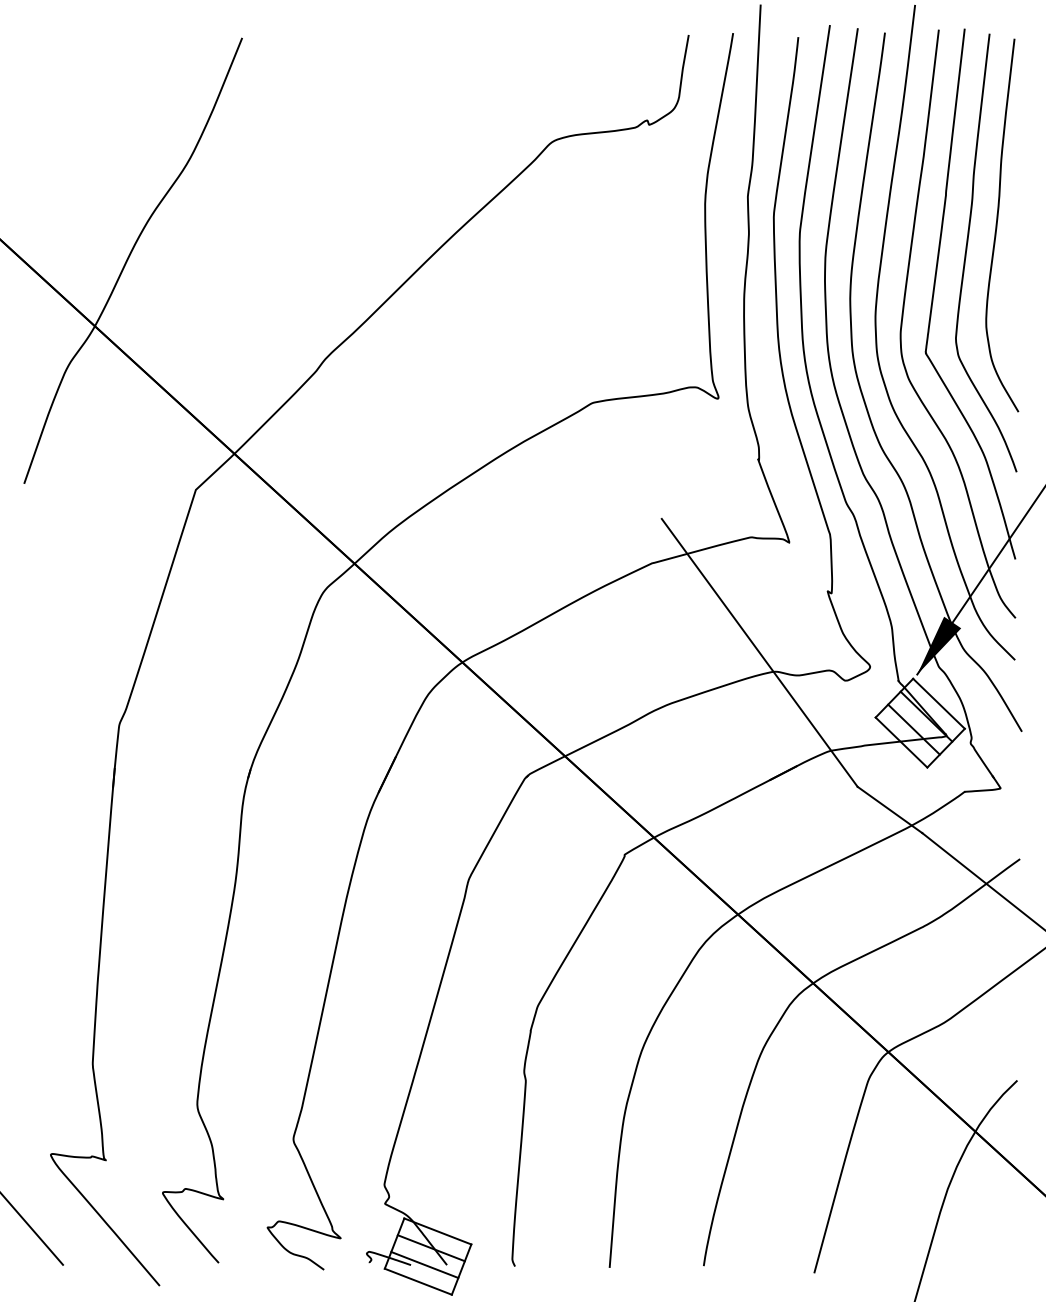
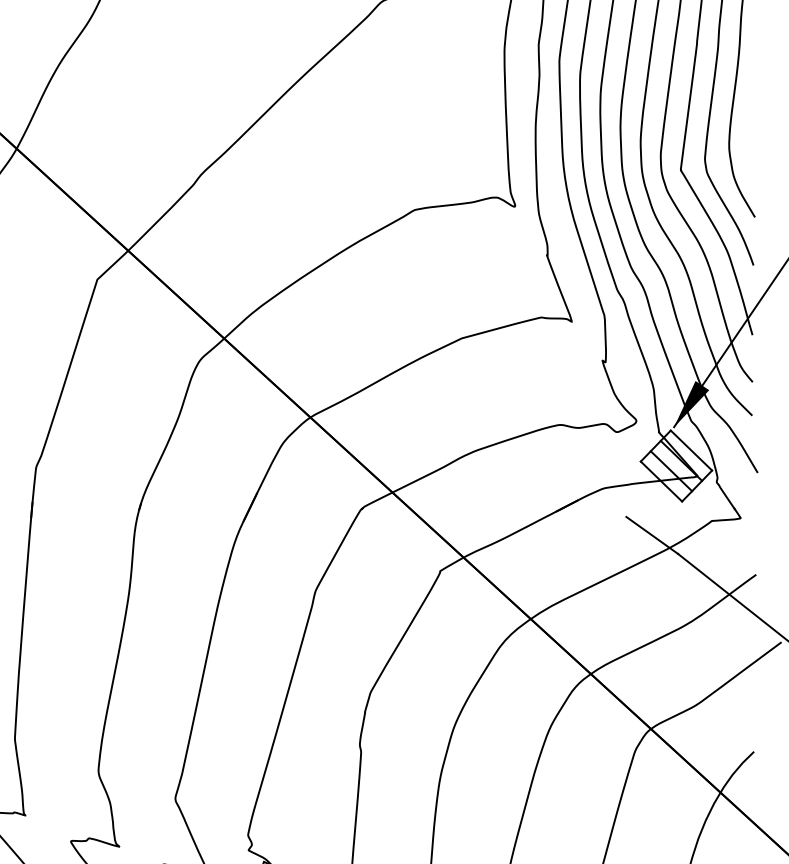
line: (759, 652) -> (547, 409), removed

